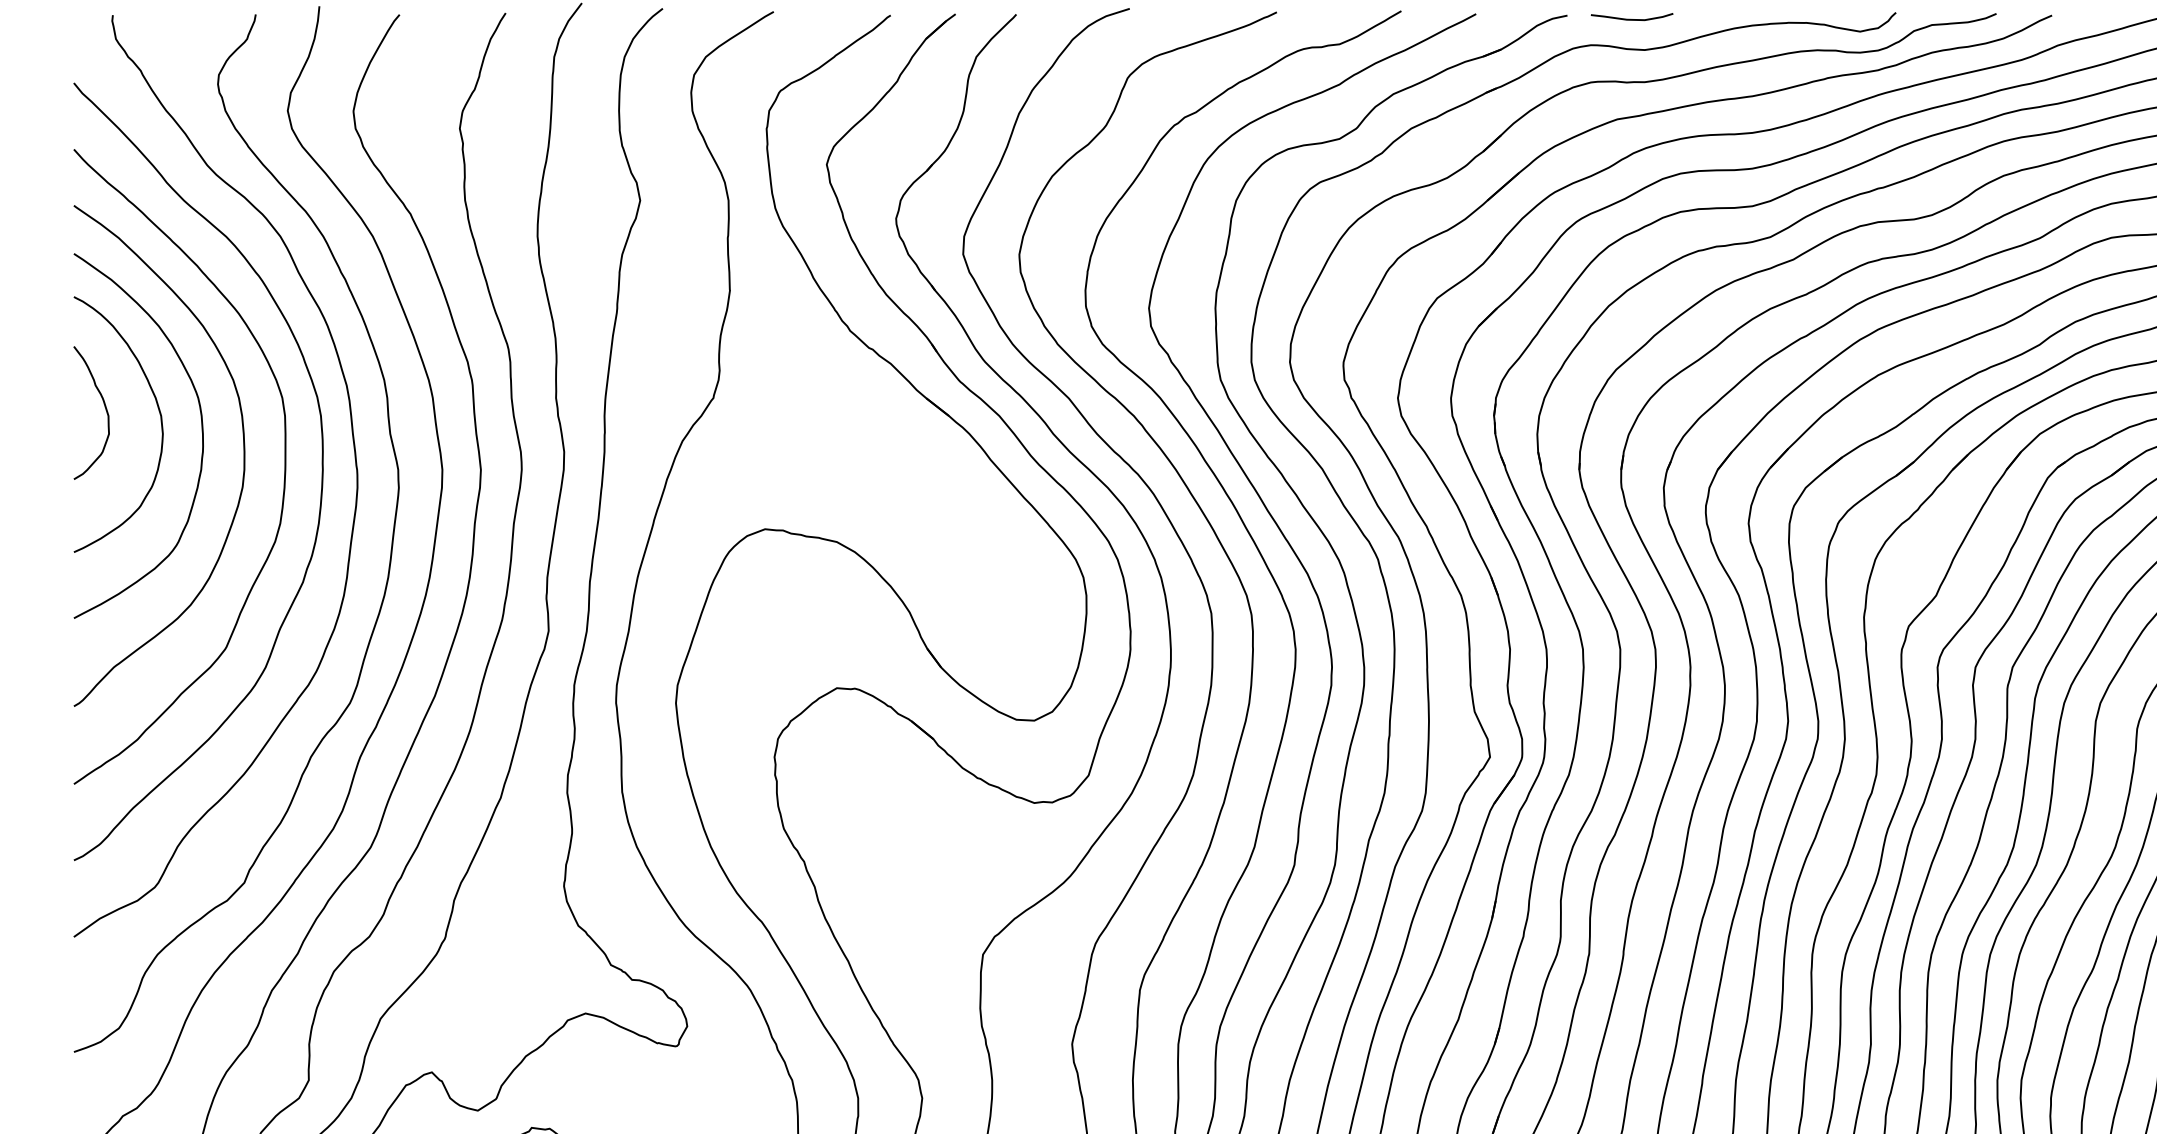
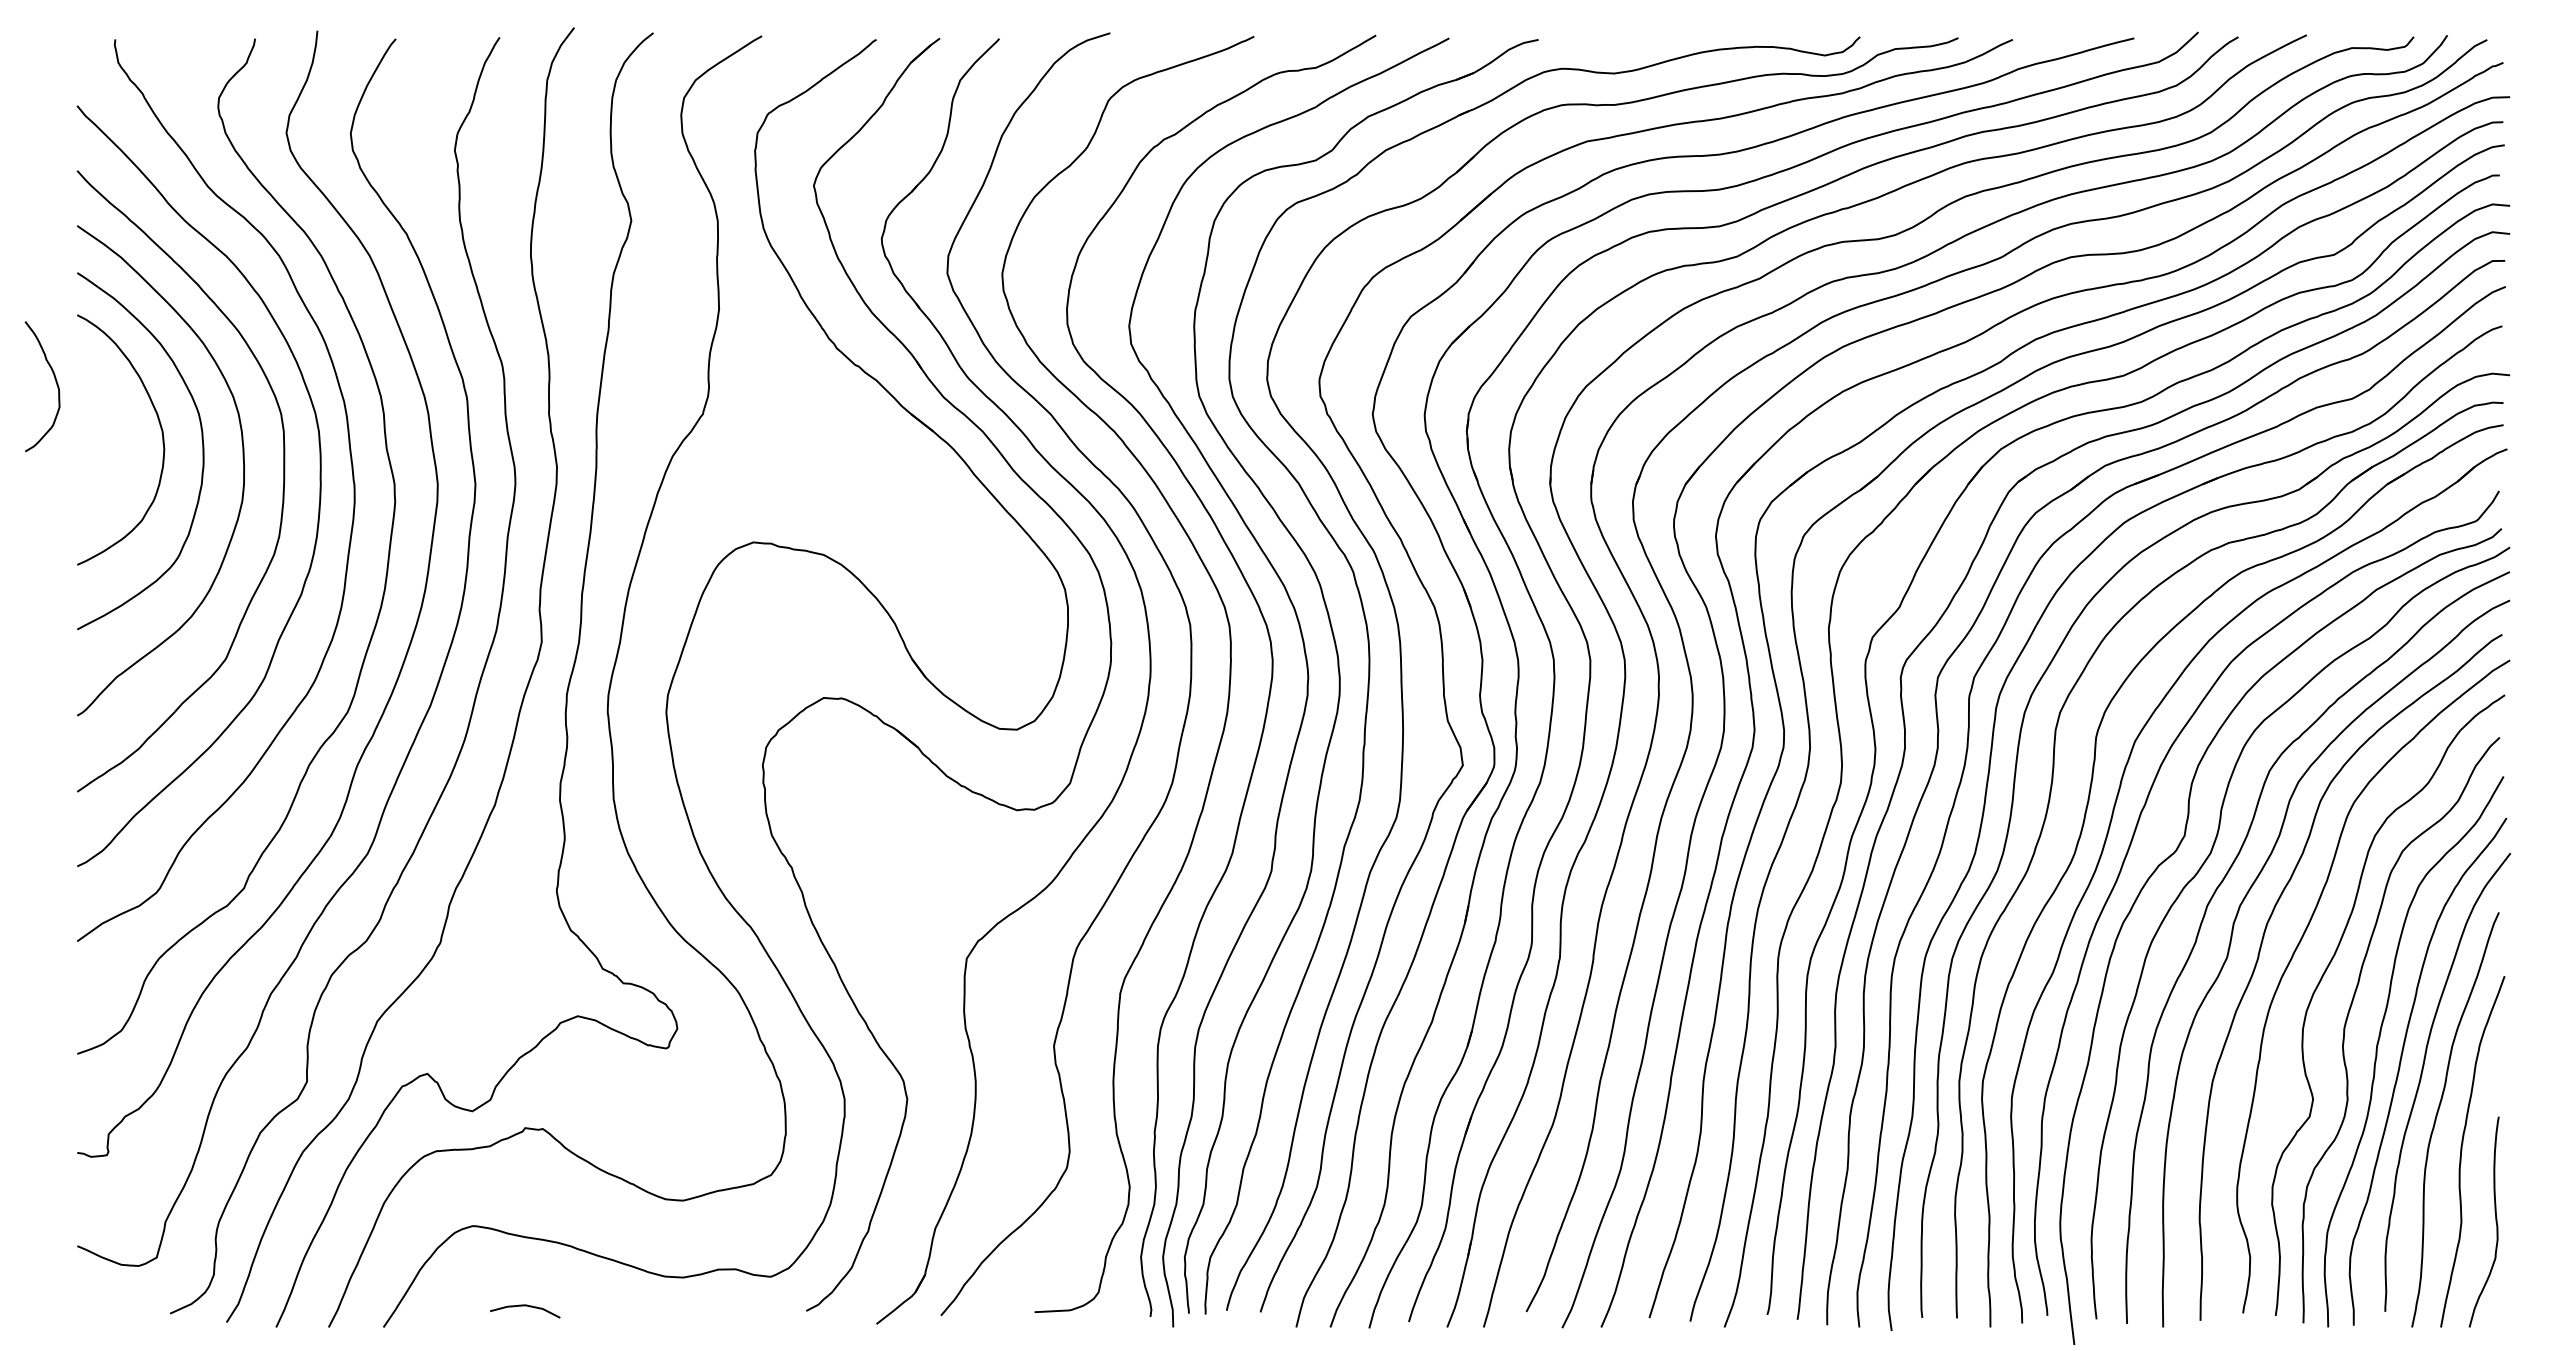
curve: (1631, 19) -> (1601, 43), removed
curve: (104, 408) -> (55, 382), moved

